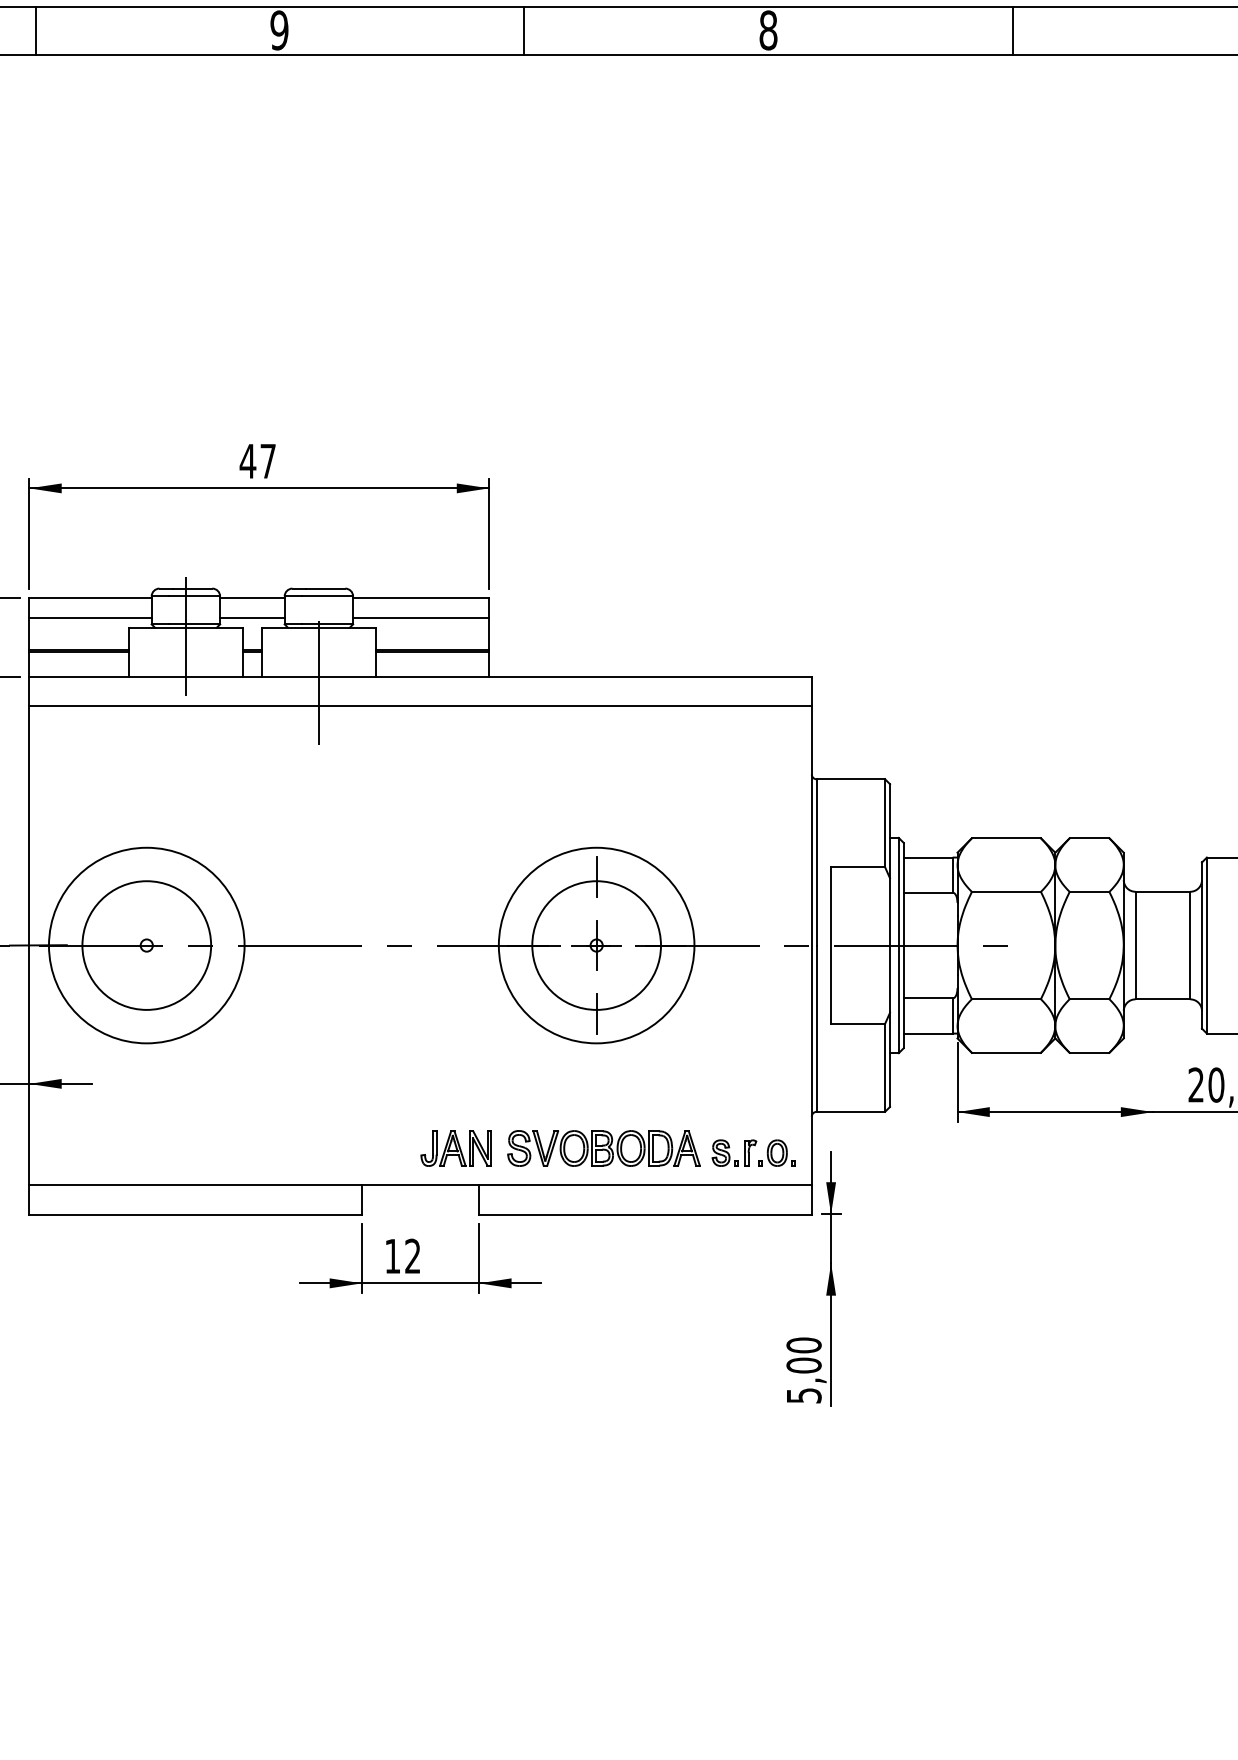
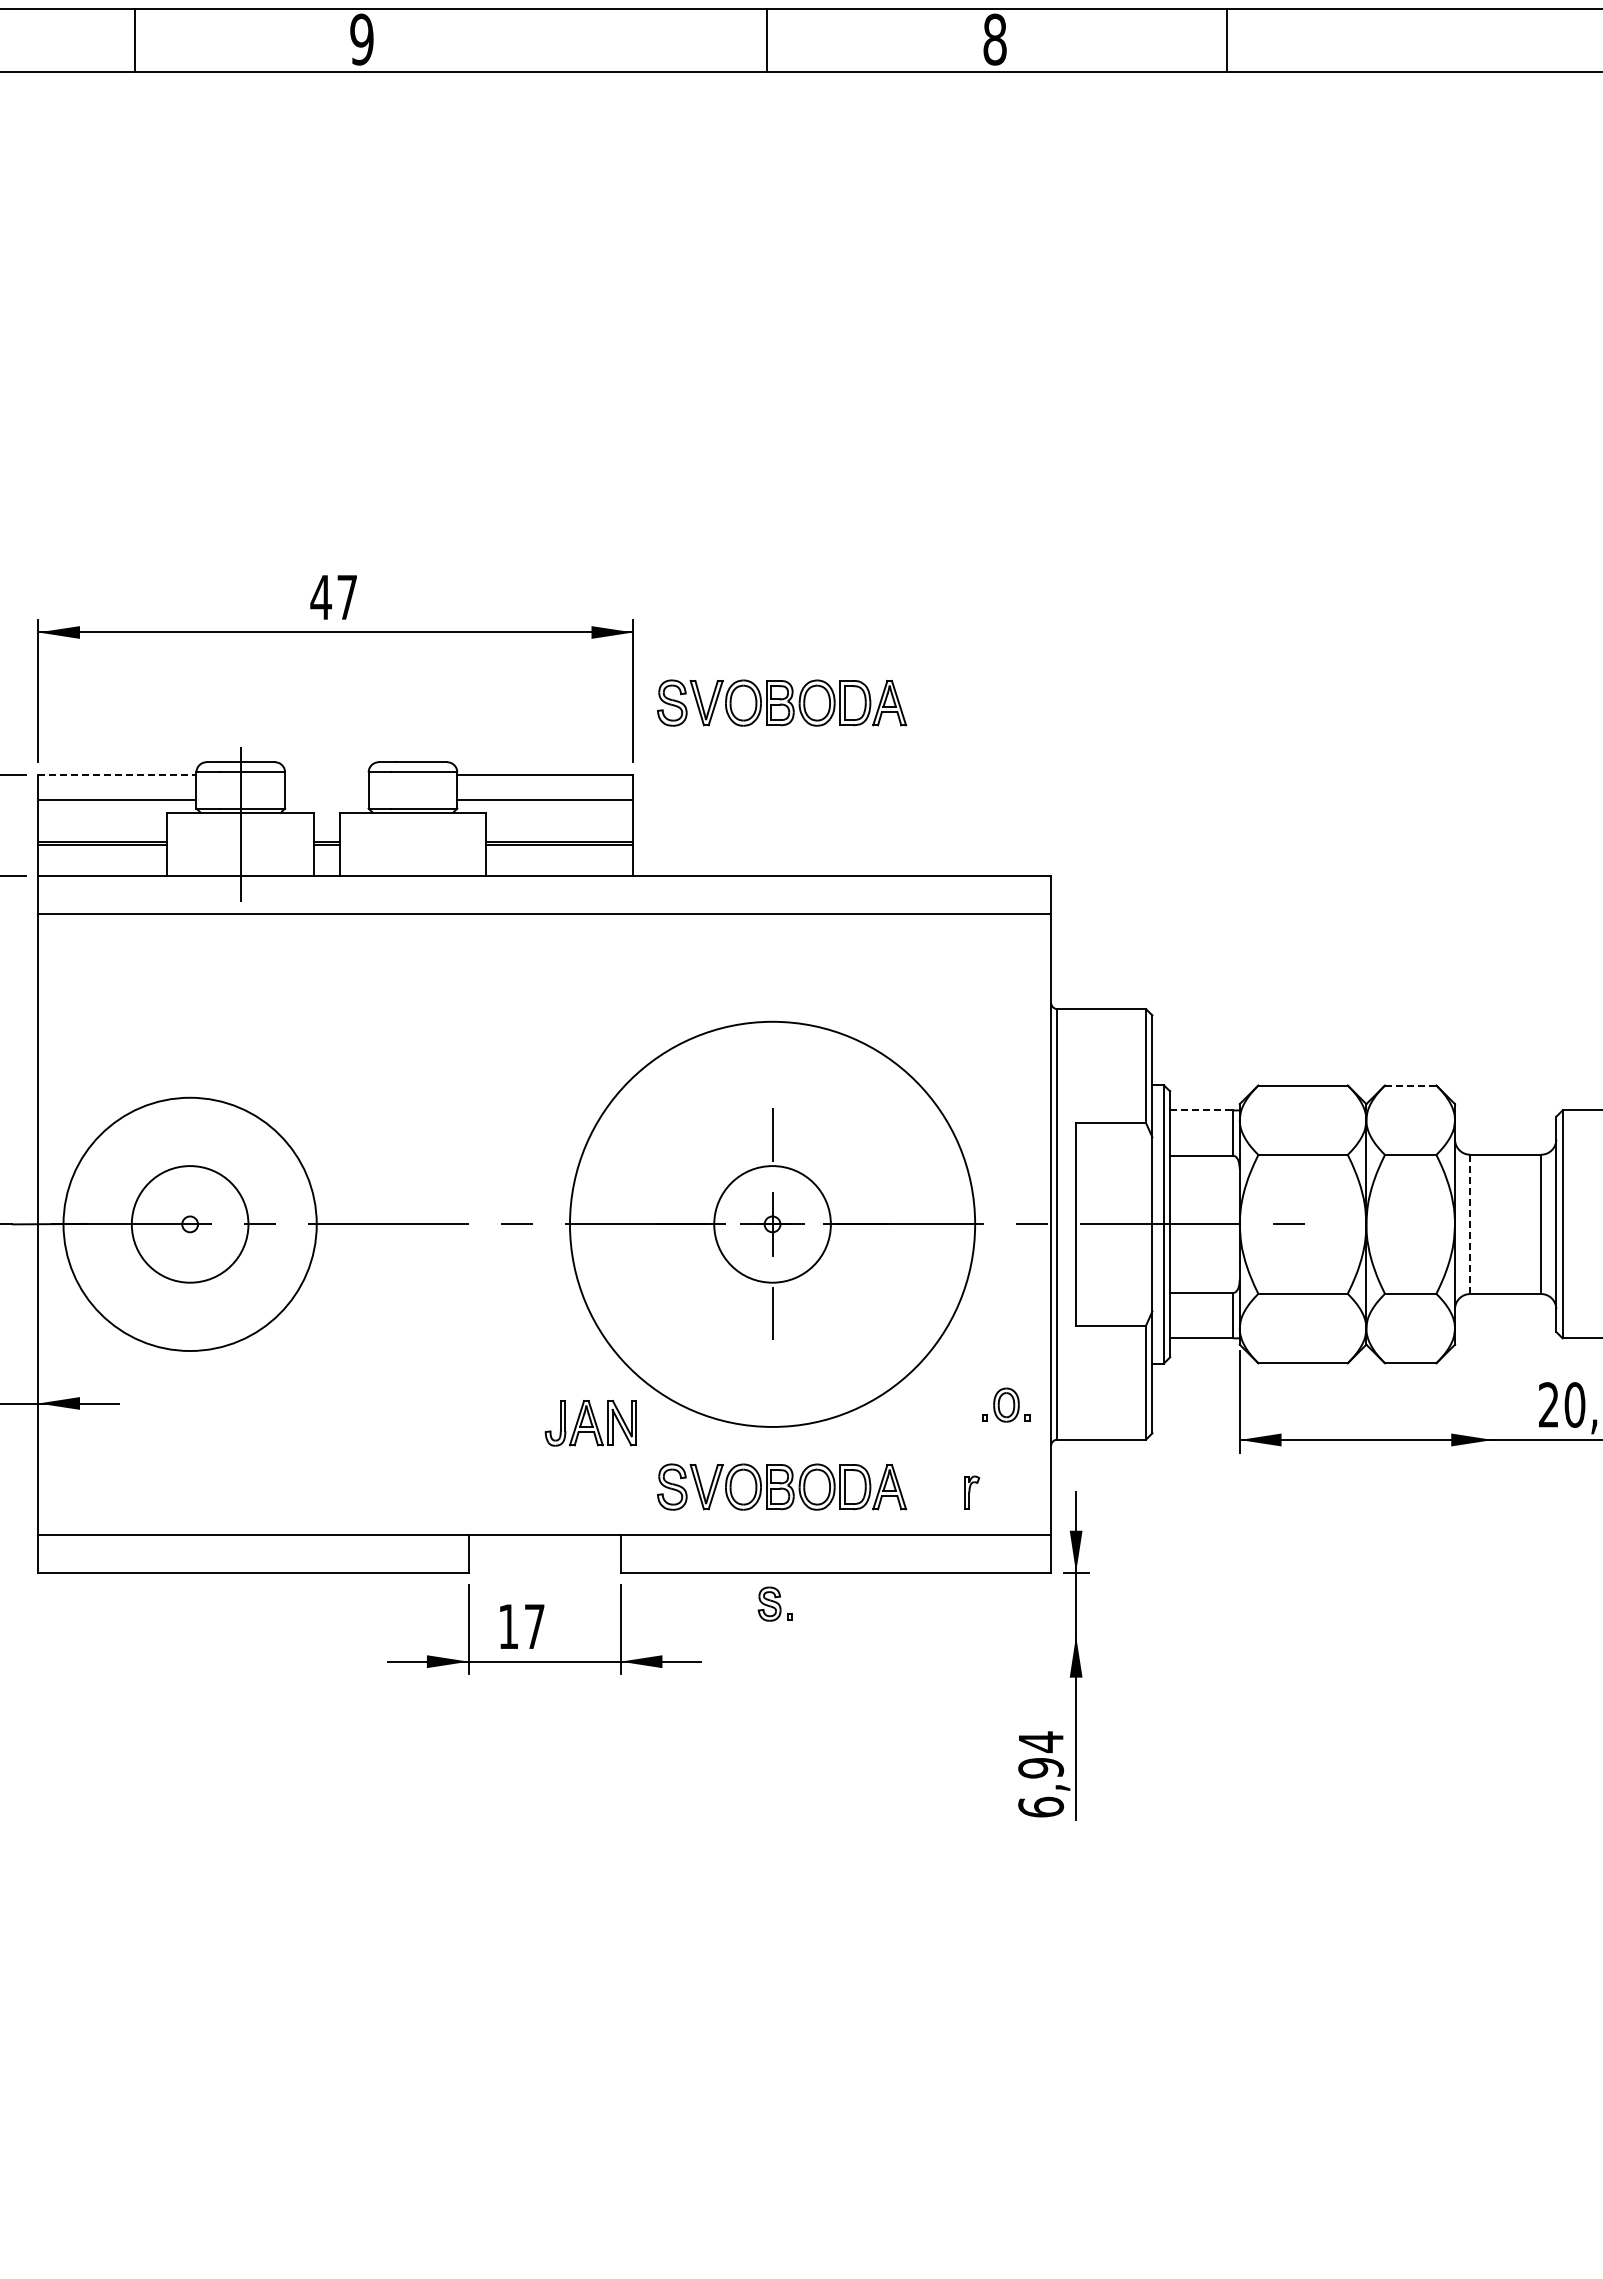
line: (35, 31) -> (135, 40), moved
line: (524, 31) -> (767, 40), moved
line: (1013, 31) -> (1227, 40), moved
part: (604, 542) -> (782, 702), added
line: (90, 598) -> (117, 774), solid -> dashed
line: (252, 598) -> (326, 774), removed
line: (252, 618) -> (326, 800), removed
line: (318, 682) -> (412, 883), removed
line: (1089, 838) -> (1410, 1085), solid -> dashed
line: (927, 857) -> (1201, 1110), solid -> dashed
circle: (146, 945) -> (189, 1224), size x0.7
circle: (596, 945) -> (772, 1224), size x0.7
circle: (596, 945) -> (772, 1224), size x1.6
line: (1135, 945) -> (1470, 1224), solid -> dashed
part: (456, 1148) -> (590, 1423), moved
part: (724, 1152) -> (774, 1603), moved
part: (777, 1152) -> (1006, 1404), moved
text: (412, 1255) -> (534, 1625), 12 -> 17
text: (804, 1370) -> (1041, 1774), 5,00 -> 6,94

